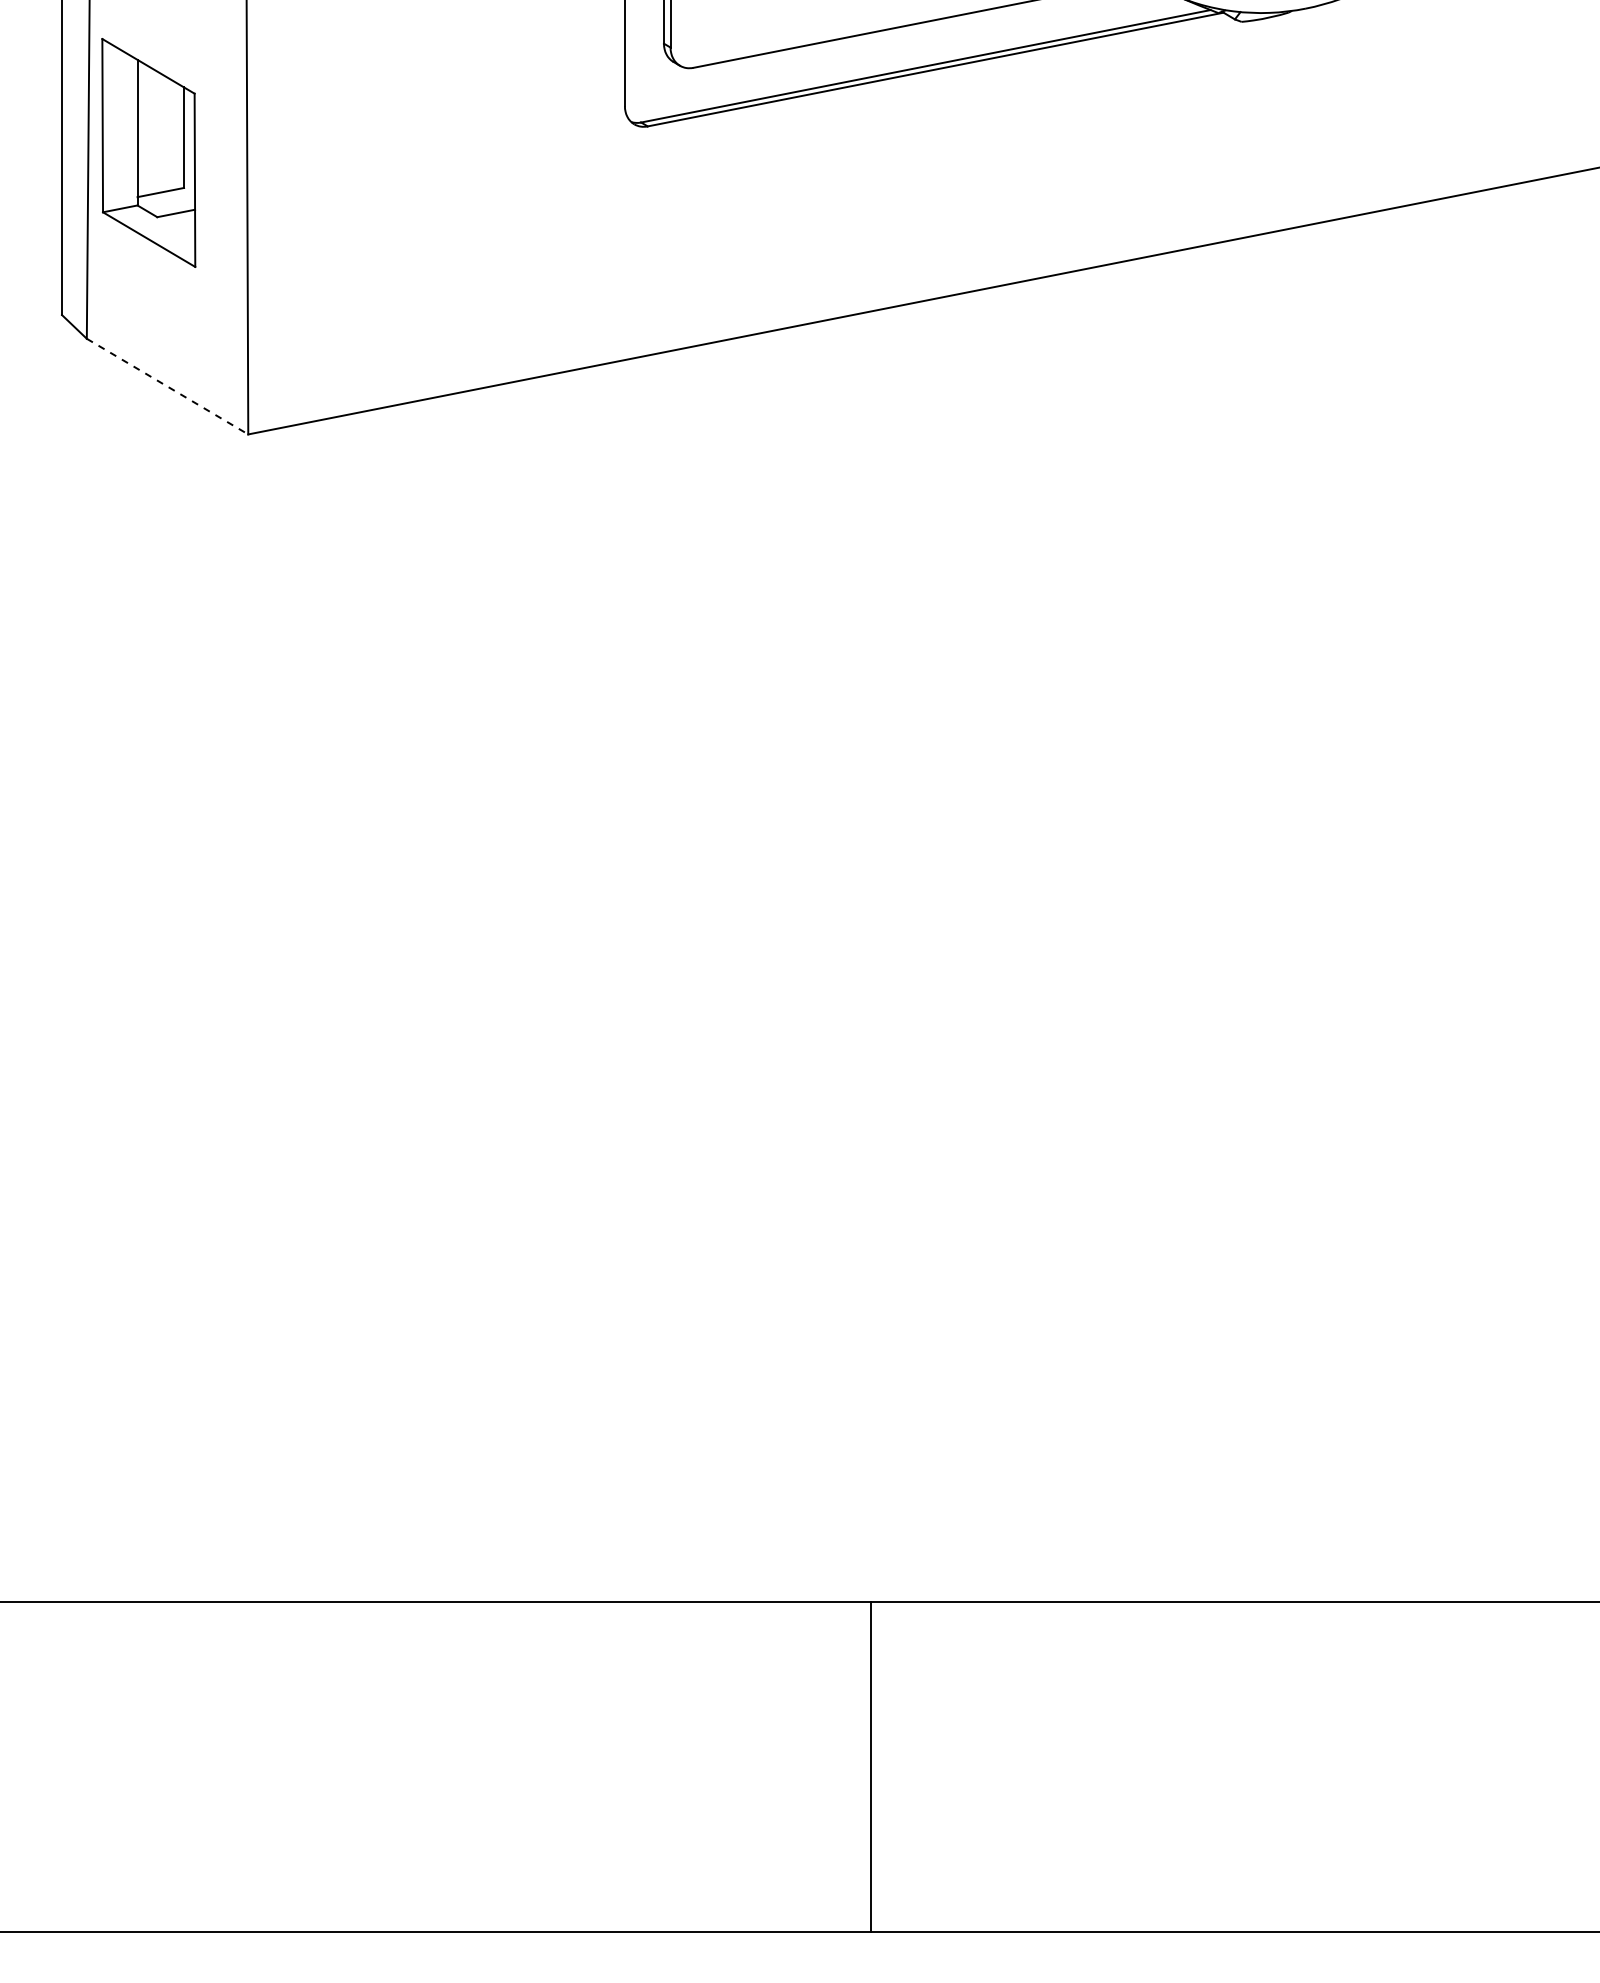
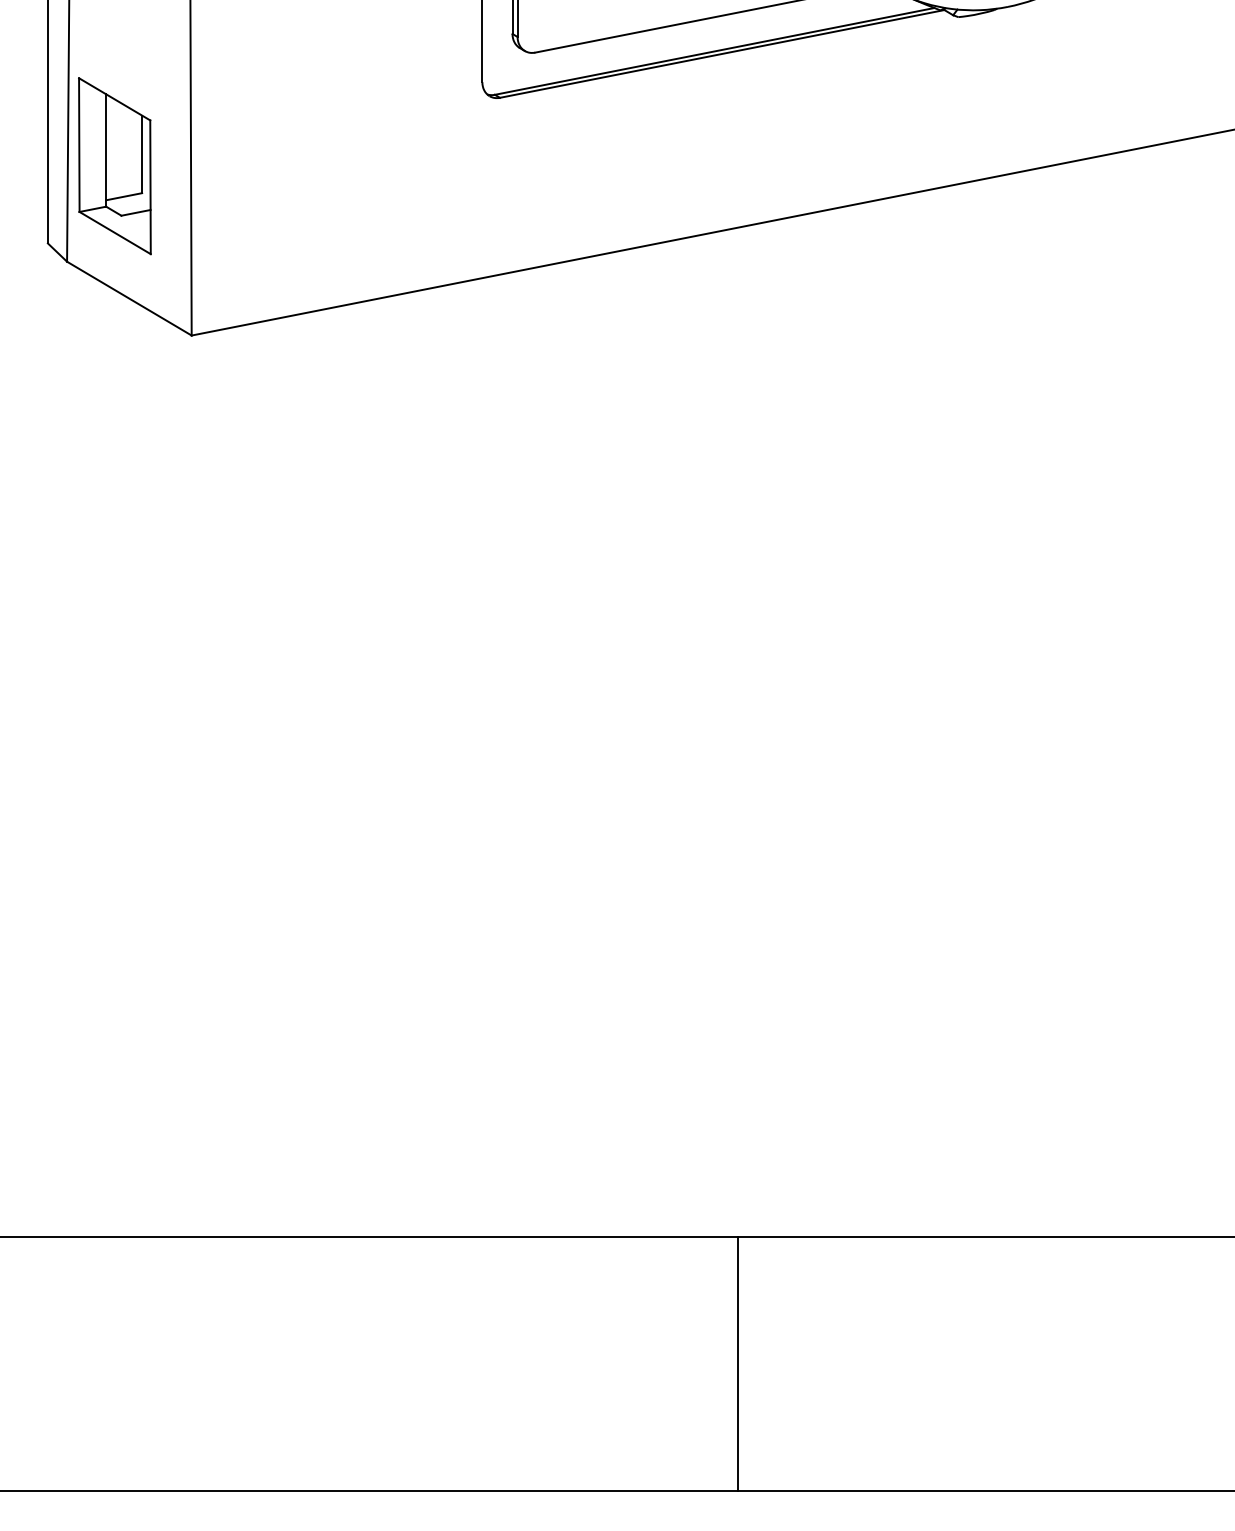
part: (148, 152) -> (114, 165), moved
line: (167, 386) -> (129, 298), dashed -> solid
line: (871, 1766) -> (738, 1363), moved

